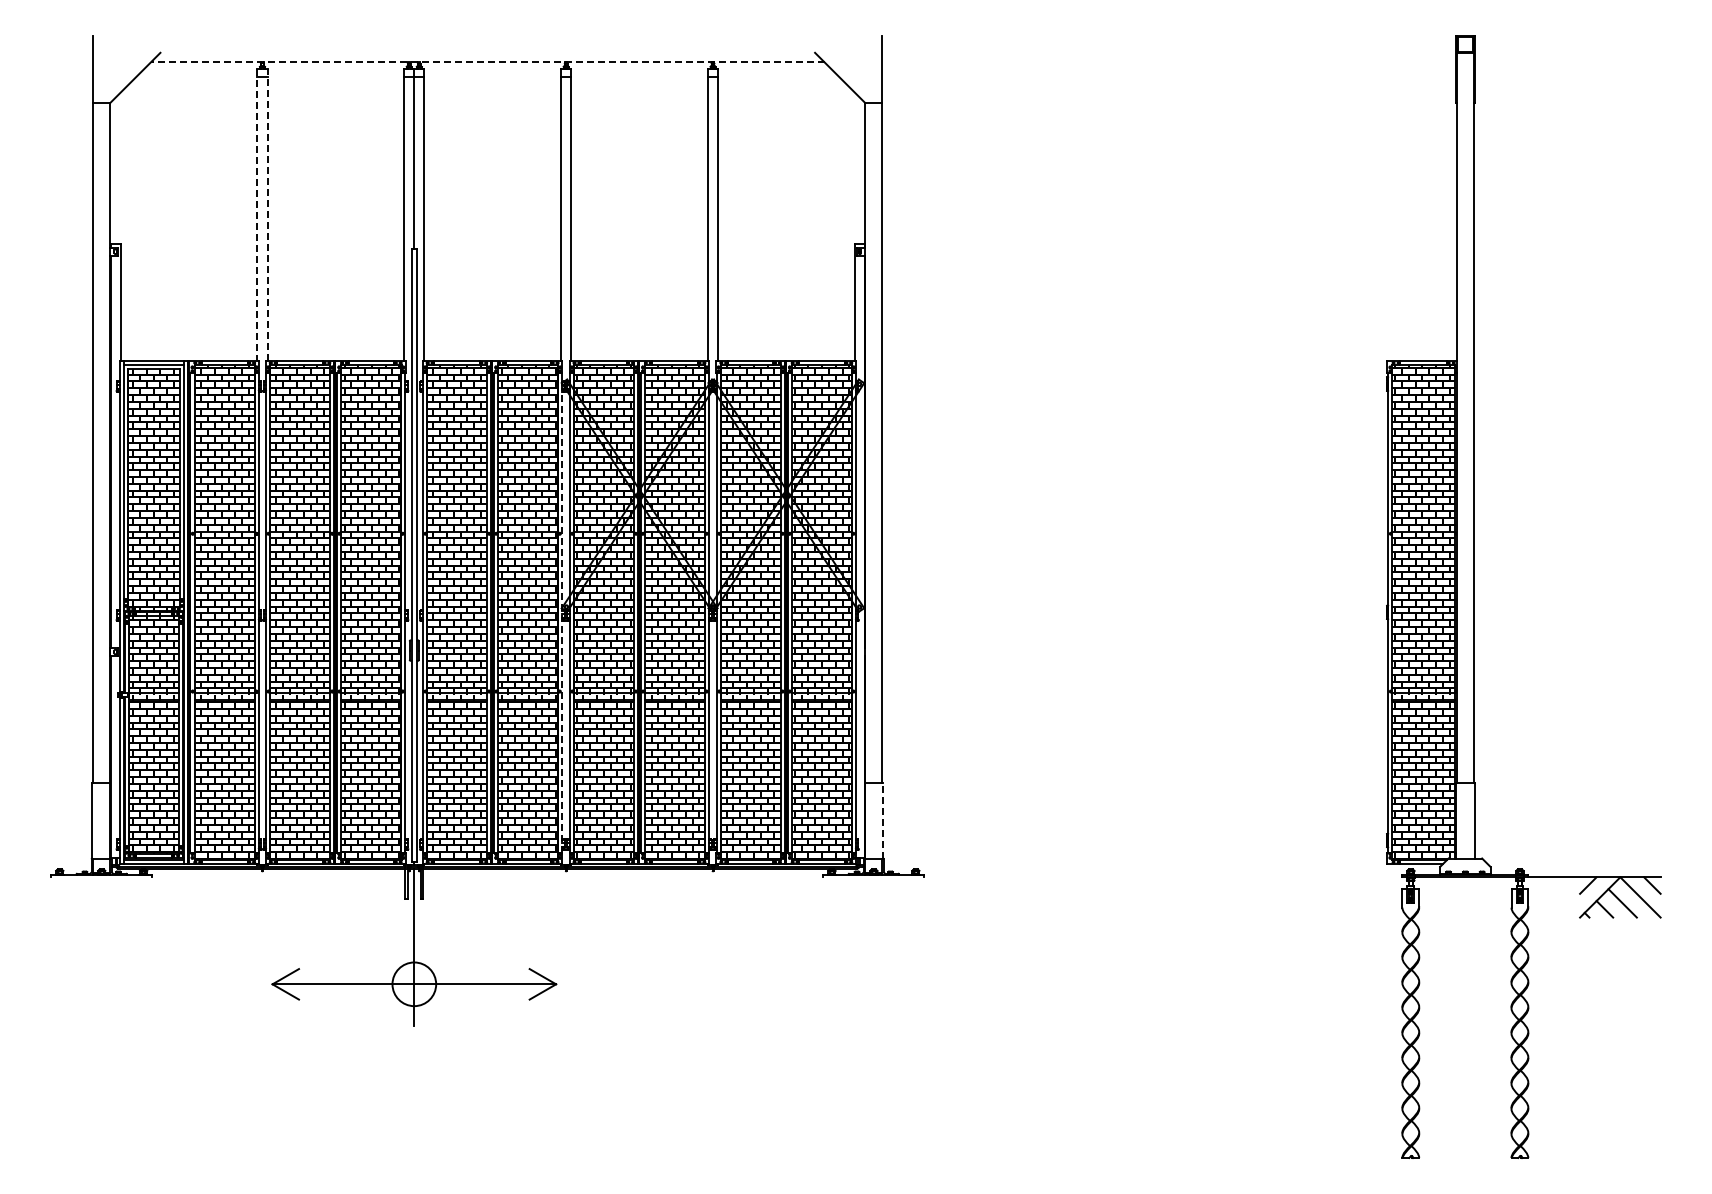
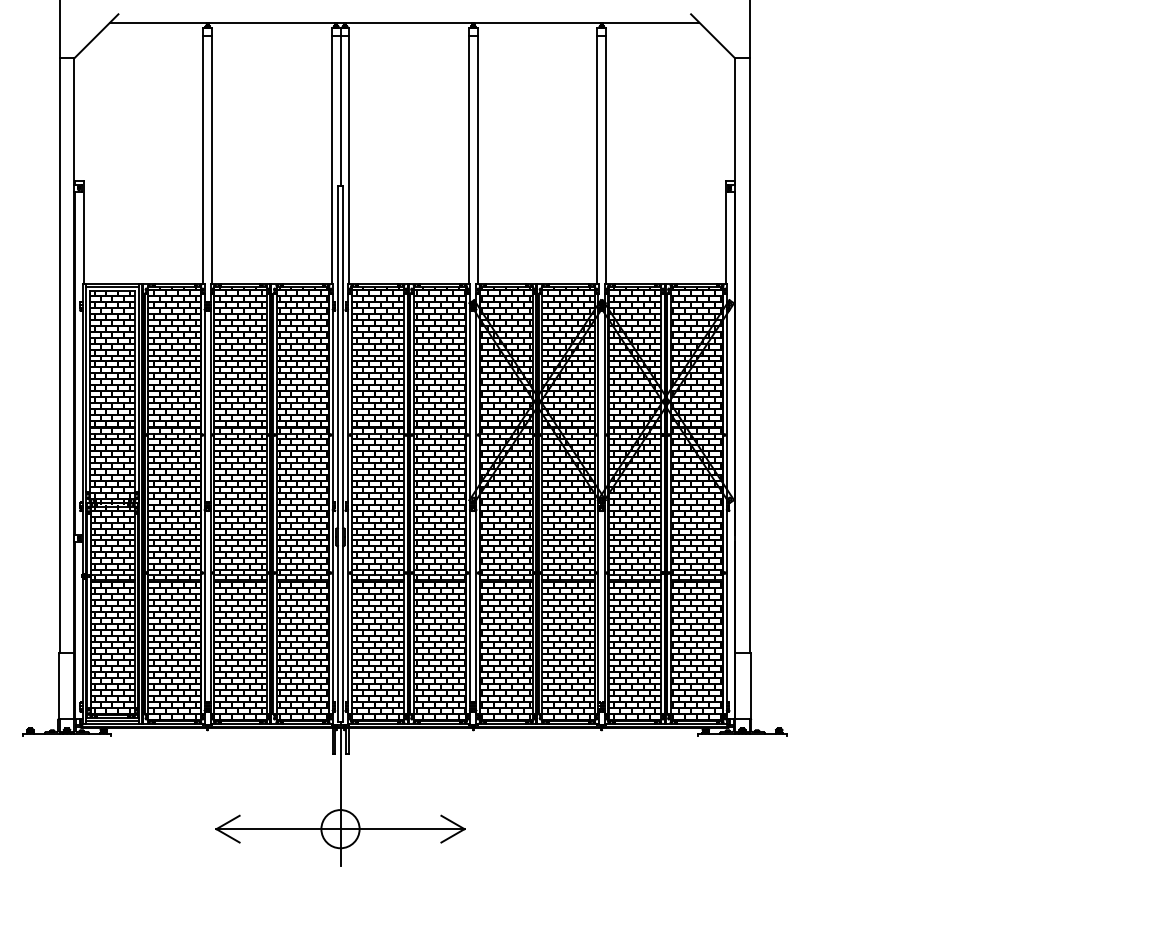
line: (487, 62) -> (404, 22), dashed -> solid
line: (267, 214) -> (212, 155), dashed -> solid
line: (257, 215) -> (203, 156), dashed -> solid
line: (562, 612) -> (470, 503), dashed -> solid
line: (883, 820) -> (750, 685), dashed -> solid

